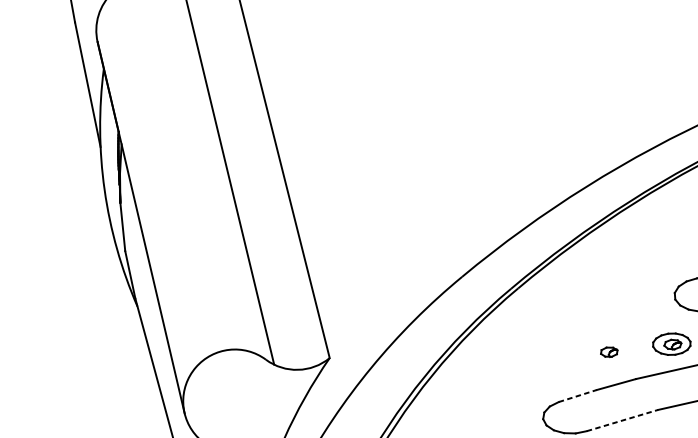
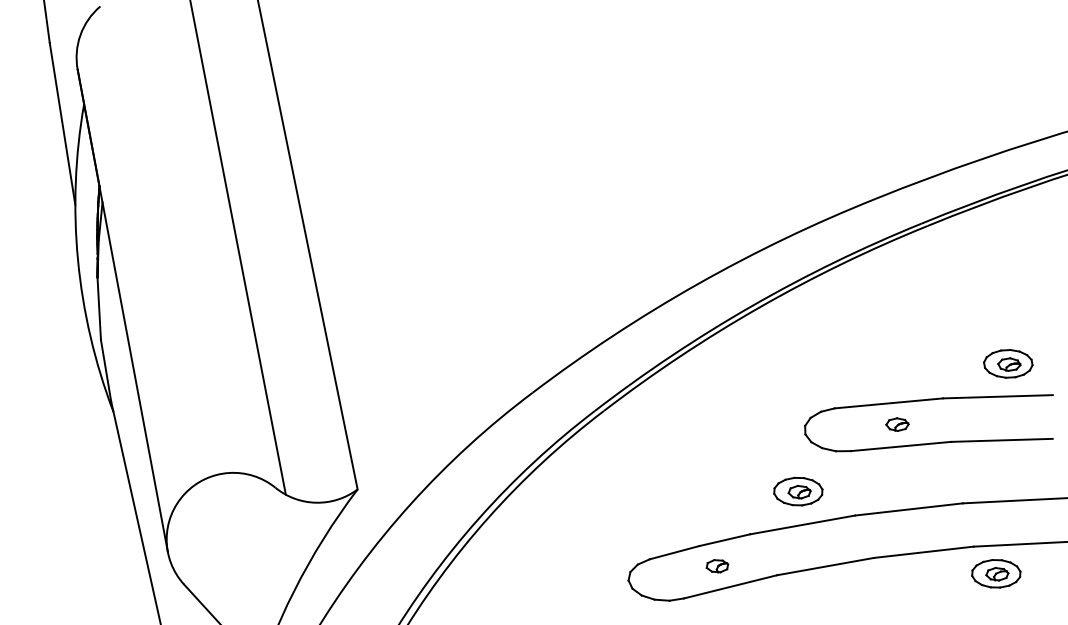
part: (609, 352) -> (717, 566), moved
line: (577, 395) -> (674, 552), dashed -> solid
line: (622, 420) -> (730, 586), dashed -> solid

